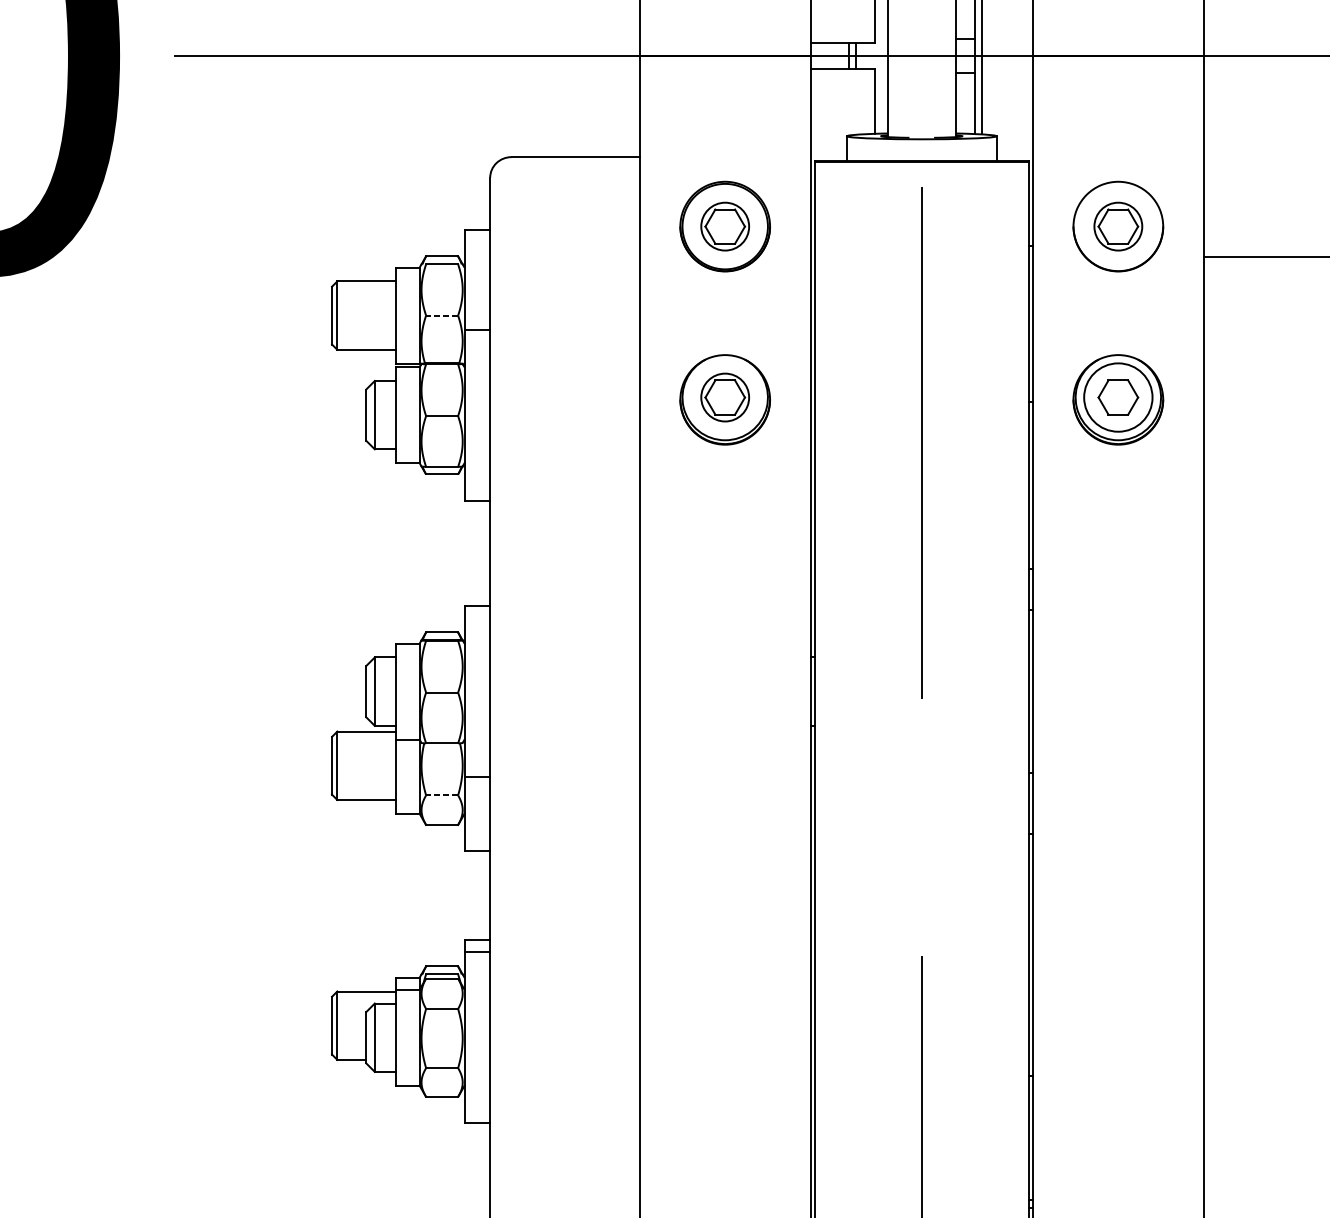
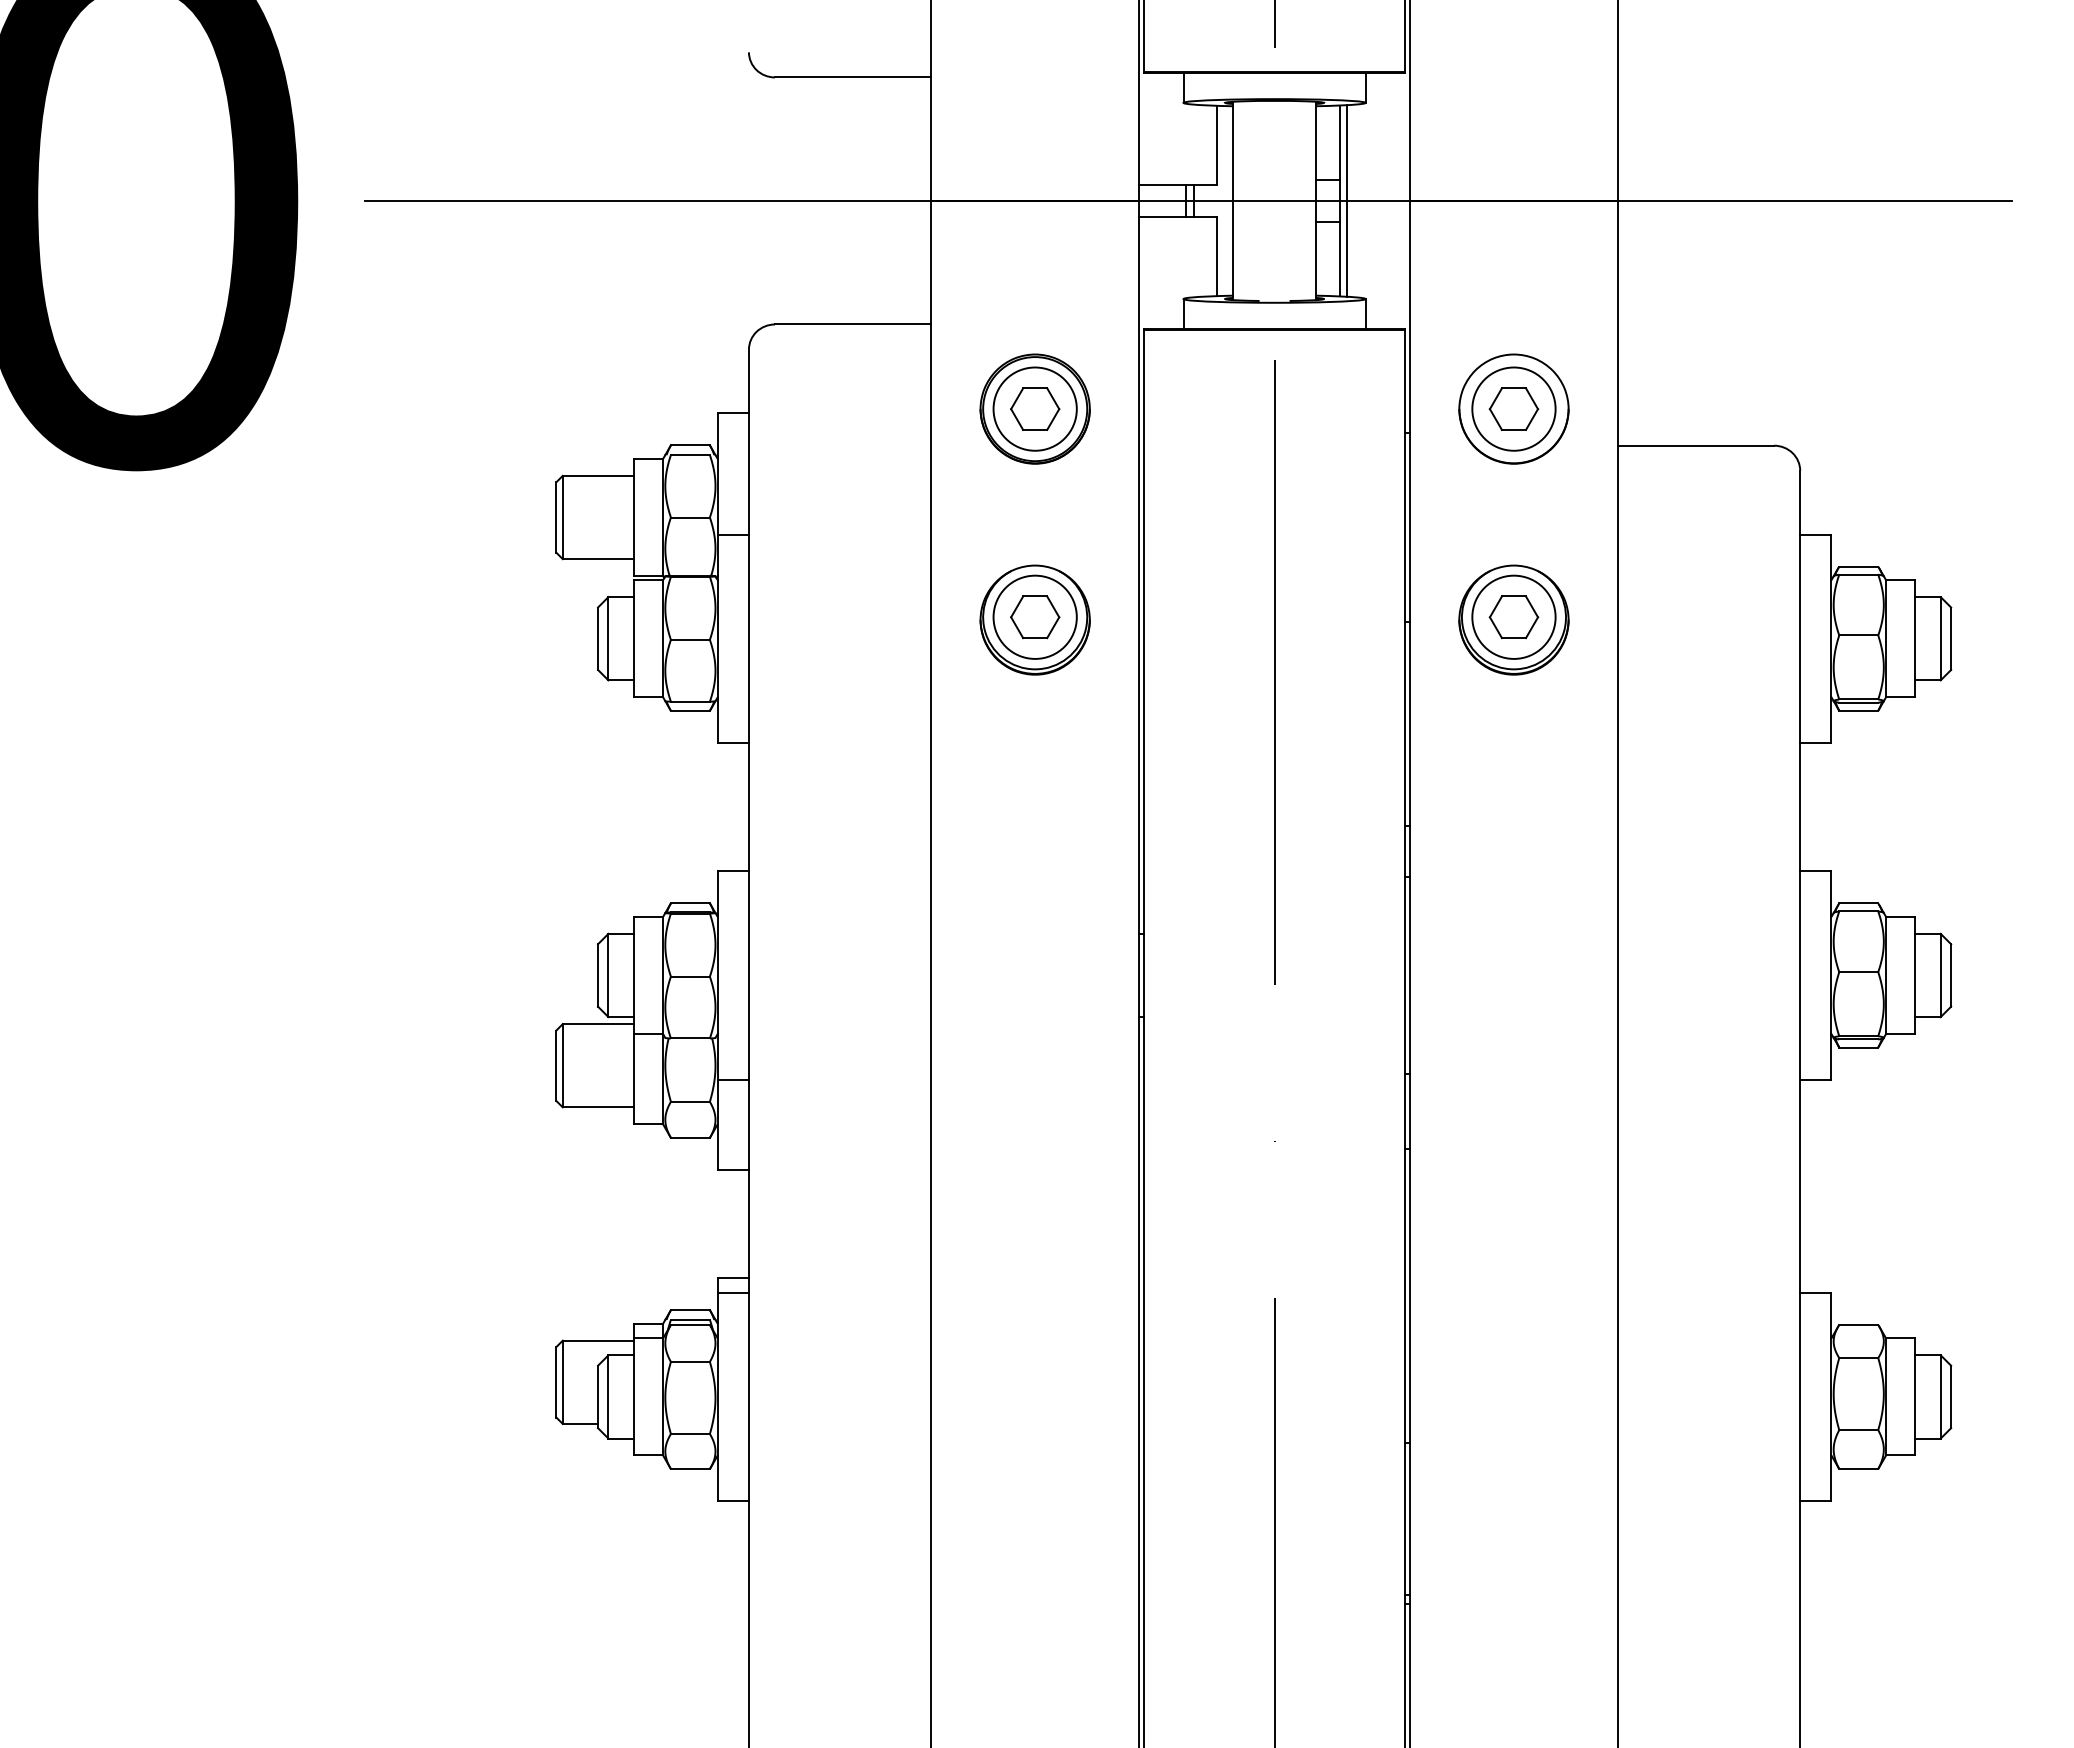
circle: (724, 226) -> (1034, 408), size x1.43
circle: (1117, 226) -> (1513, 408), size x1.43
line: (441, 315) -> (689, 517), dashed -> solid
circle: (724, 396) -> (1034, 616), size x1.43
line: (441, 795) -> (689, 1101), dashed -> solid

